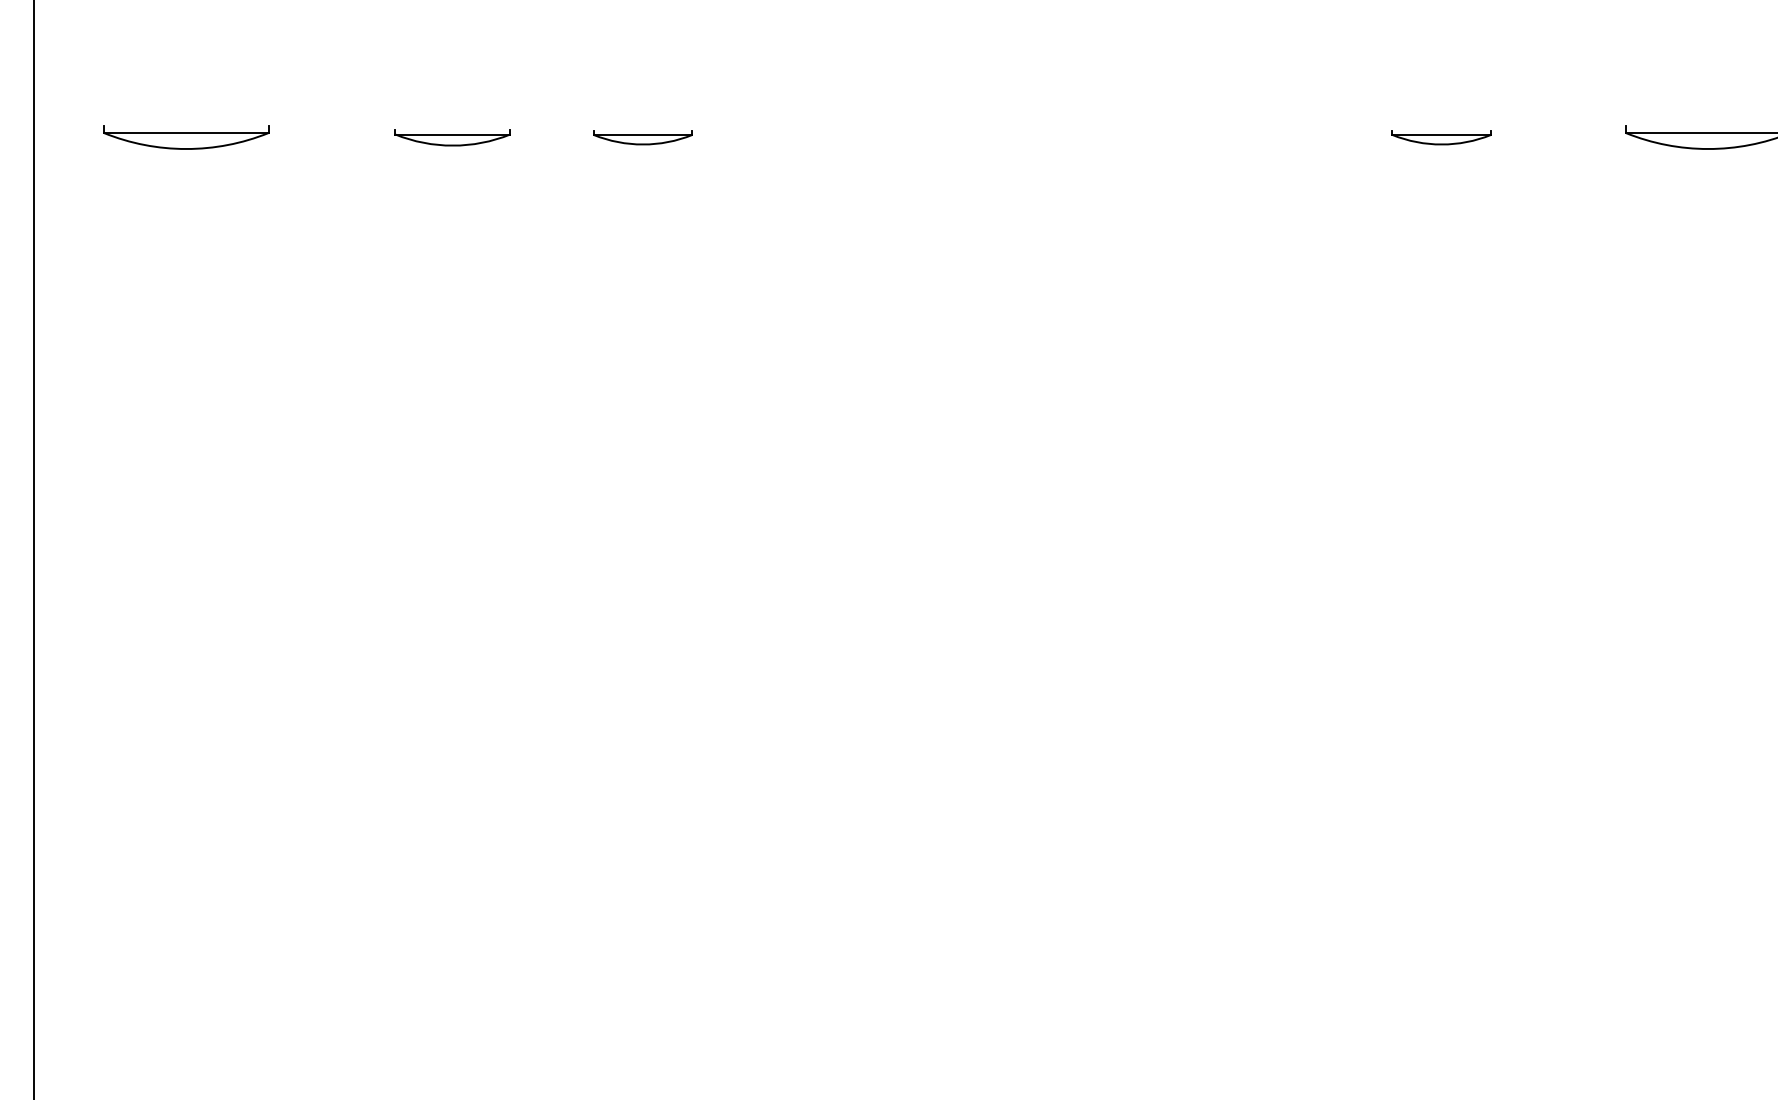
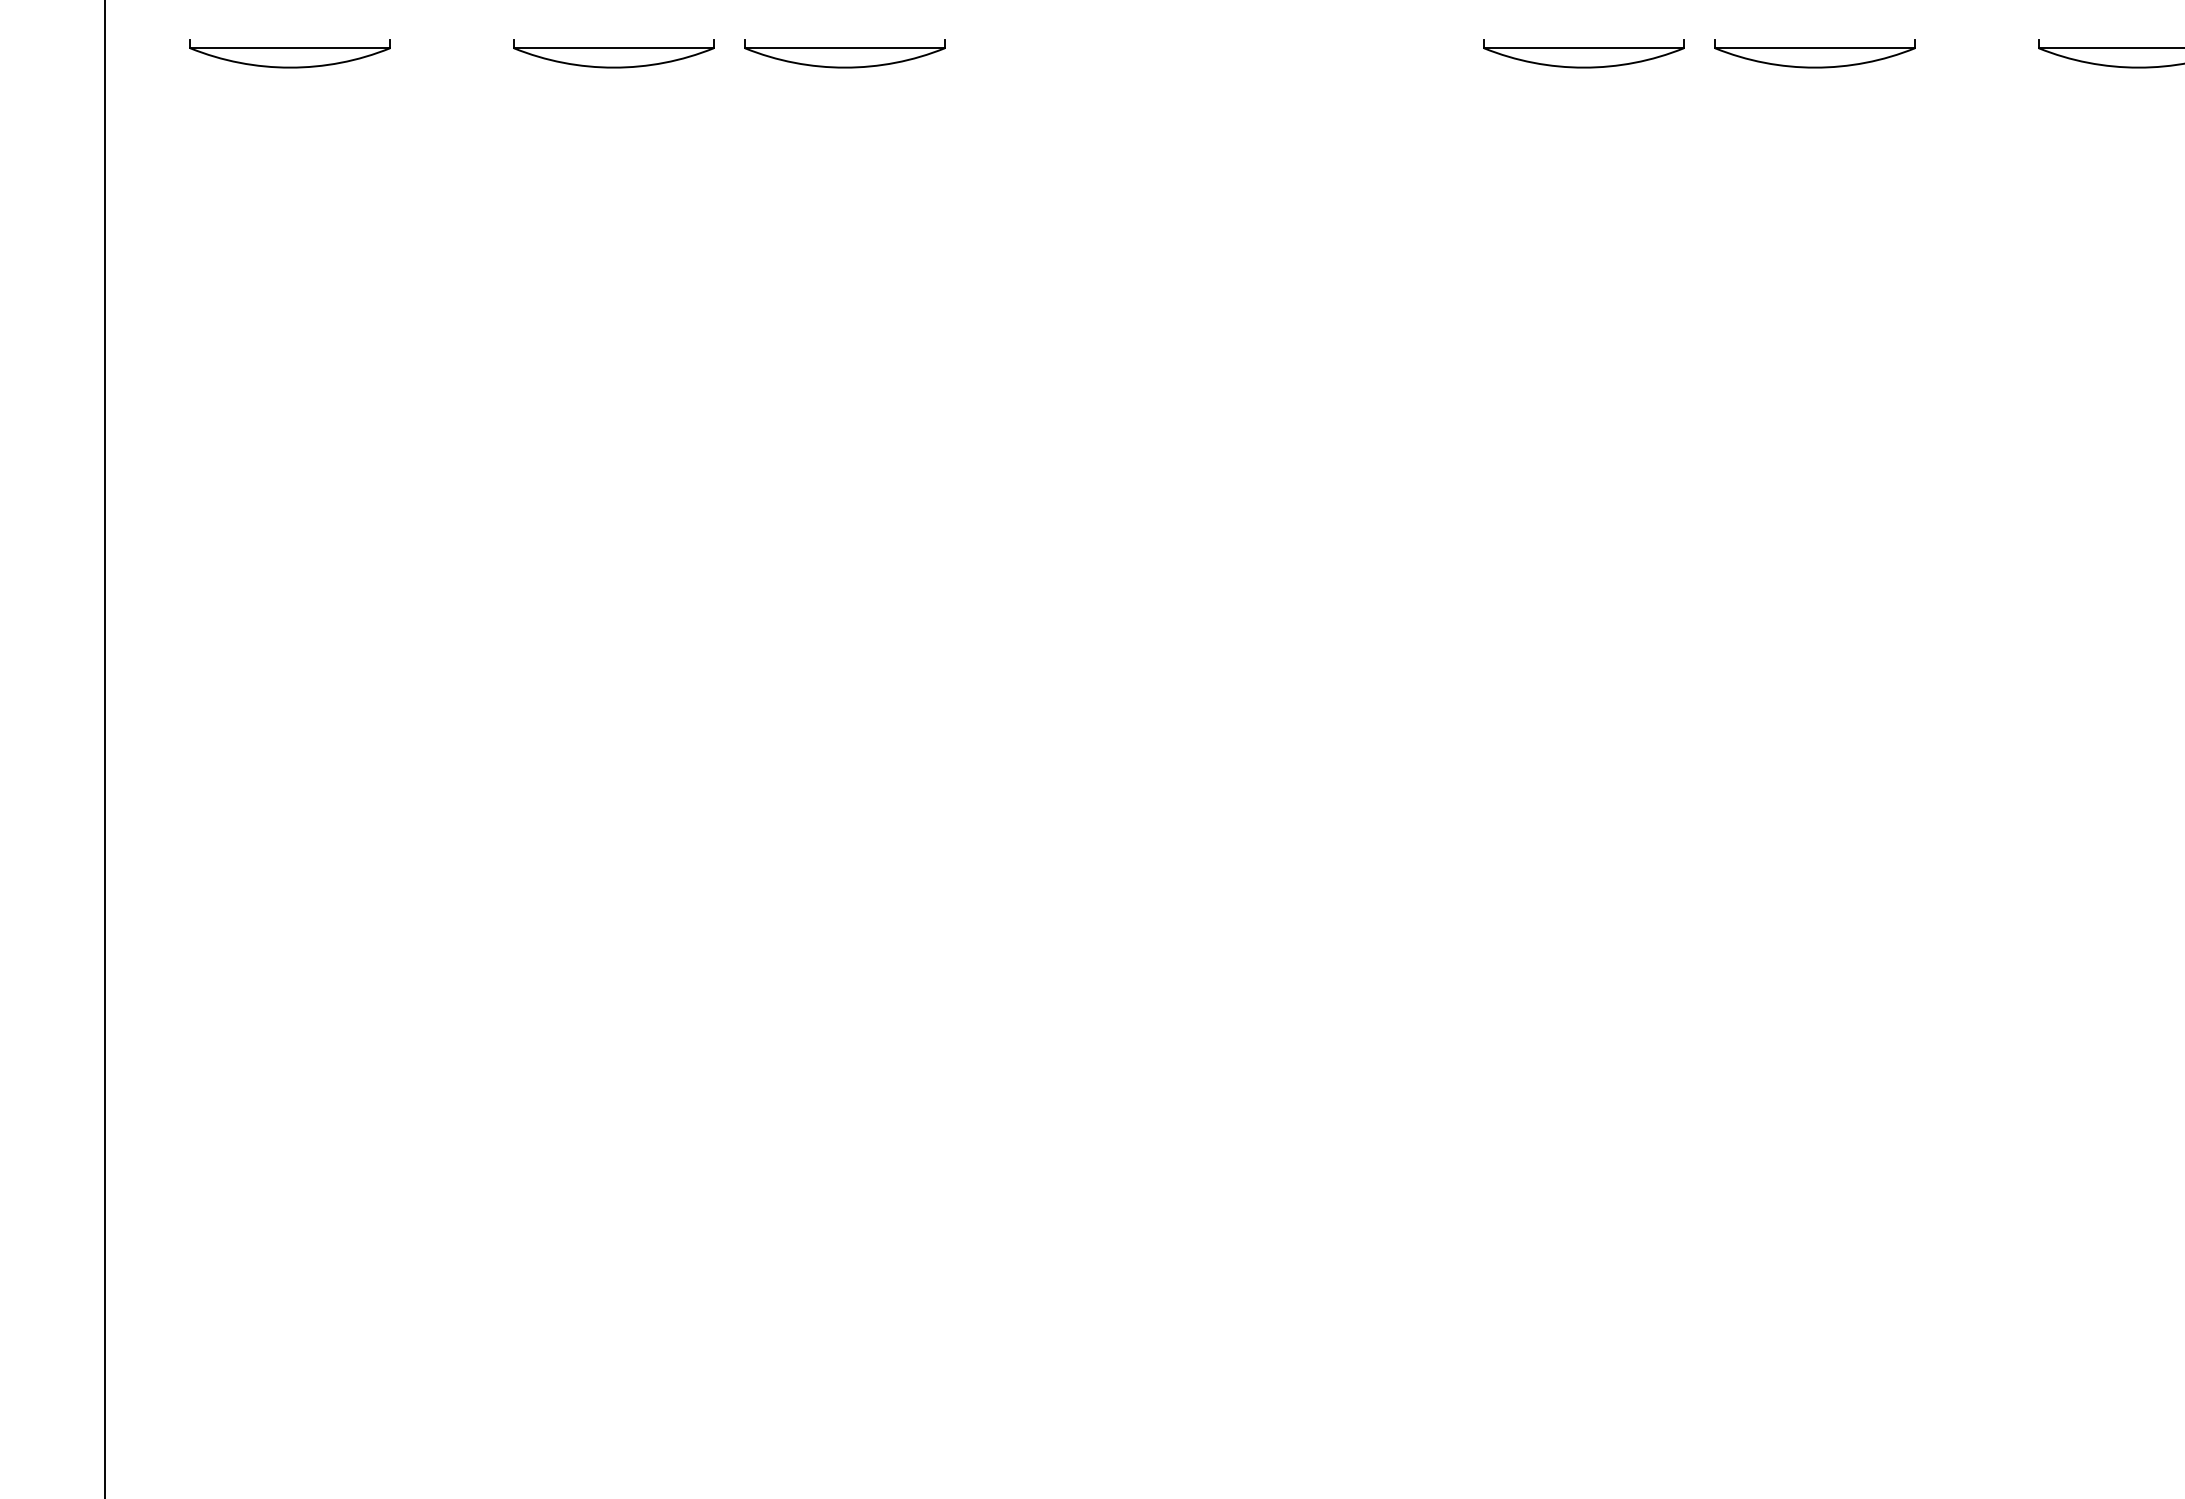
part: (452, 137) -> (613, 53), size x1.43
part: (642, 137) -> (844, 53), size x1.67
part: (1251, 137) -> (1583, 53), added
part: (1441, 137) -> (1814, 53), size x1.67

